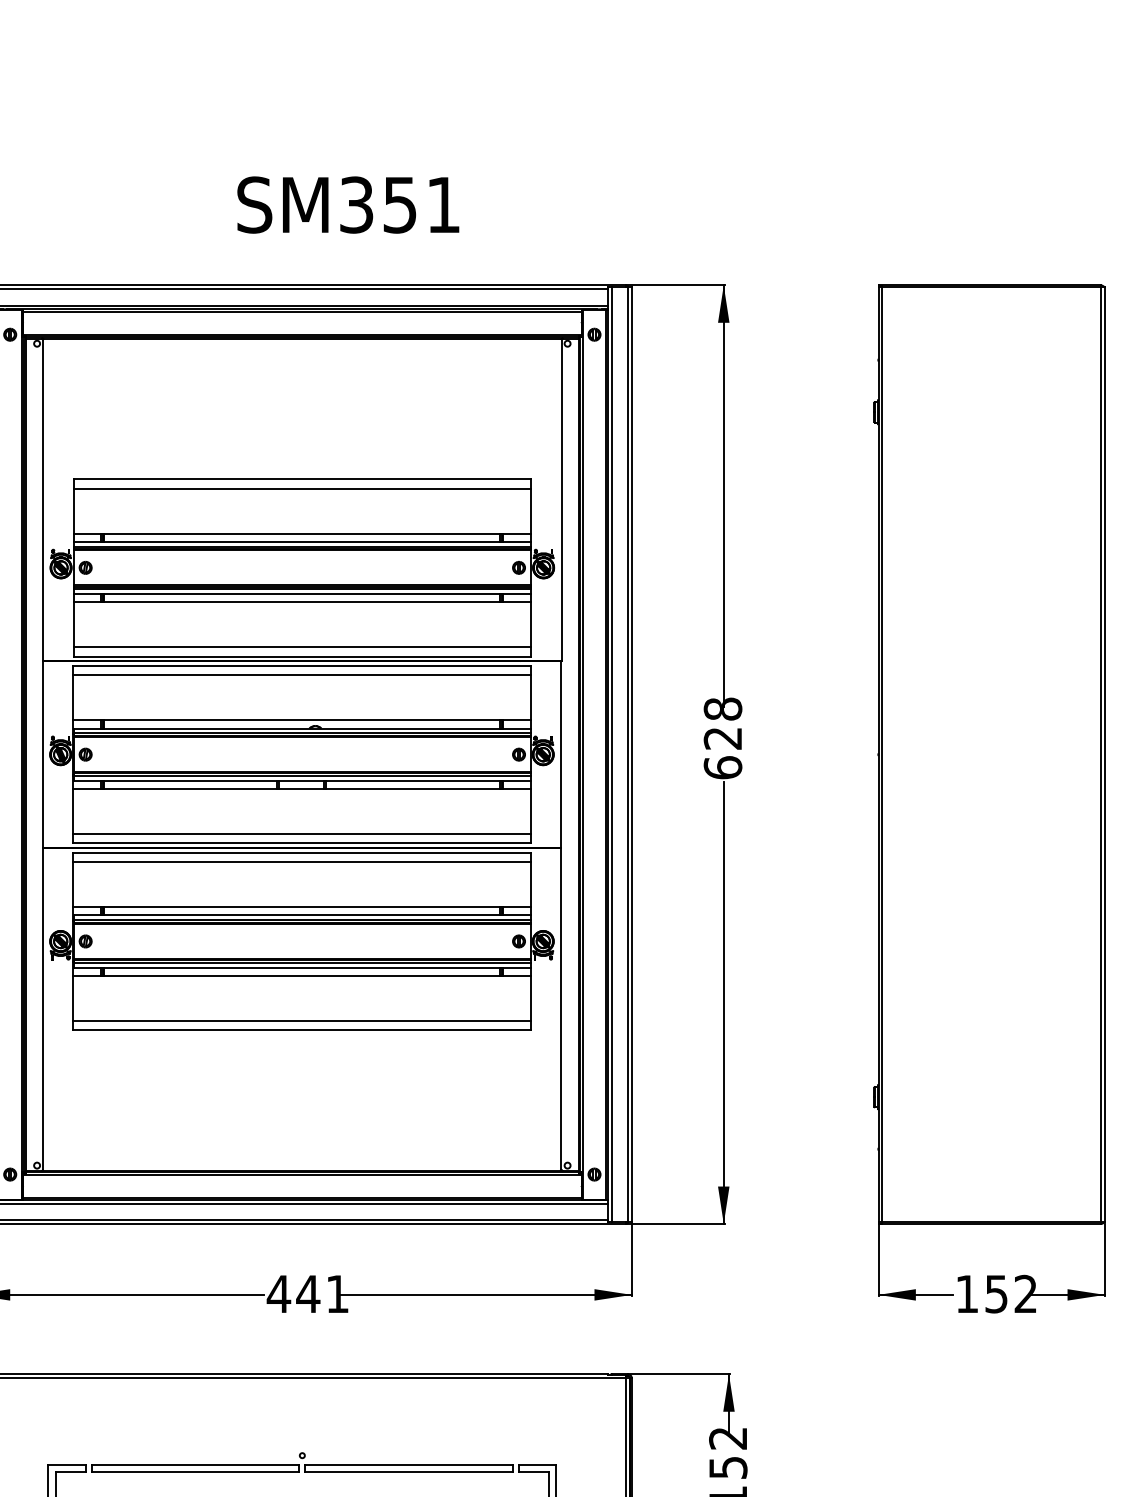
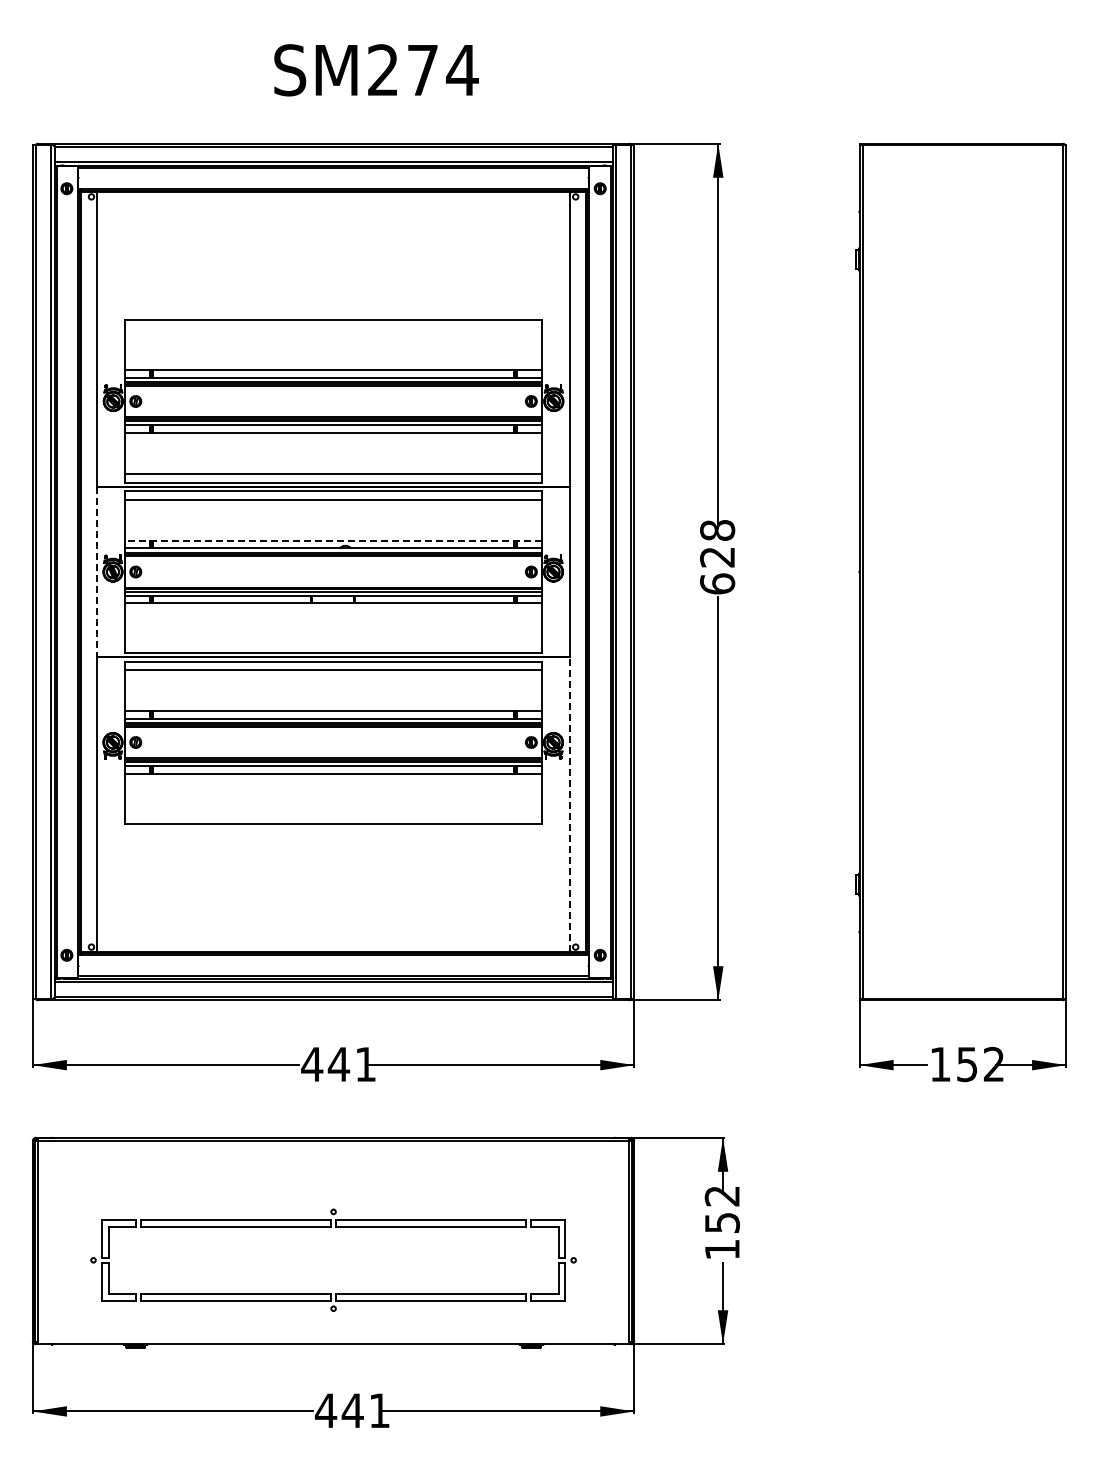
text: (400, 205) -> (423, 70), SM351 -> SM274
line: (302, 488) -> (333, 329), removed
line: (302, 720) -> (333, 540), solid -> dashed
line: (42, 755) -> (96, 572), solid -> dashed
line: (301, 834) -> (332, 644), removed
line: (560, 1009) -> (569, 804), solid -> dashed
line: (301, 1020) -> (332, 814), removed

